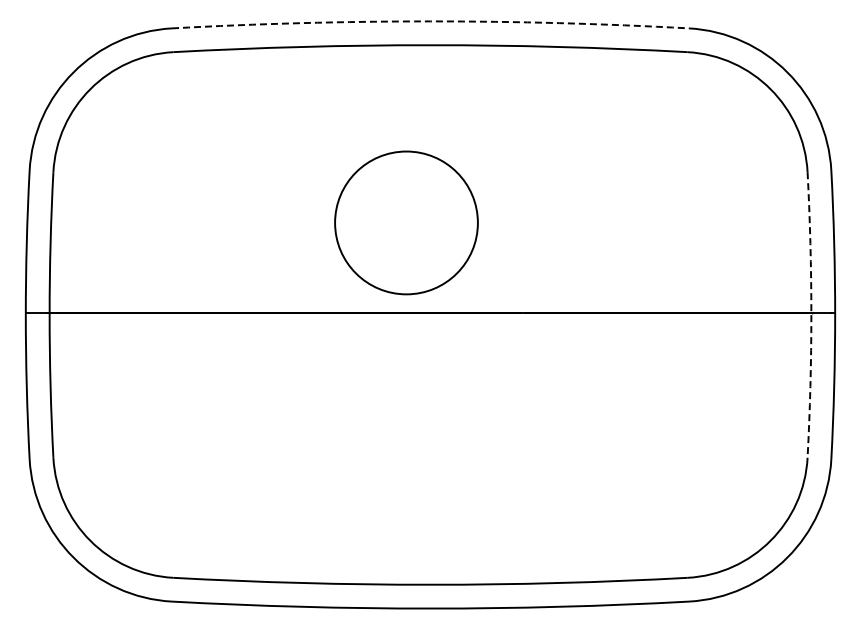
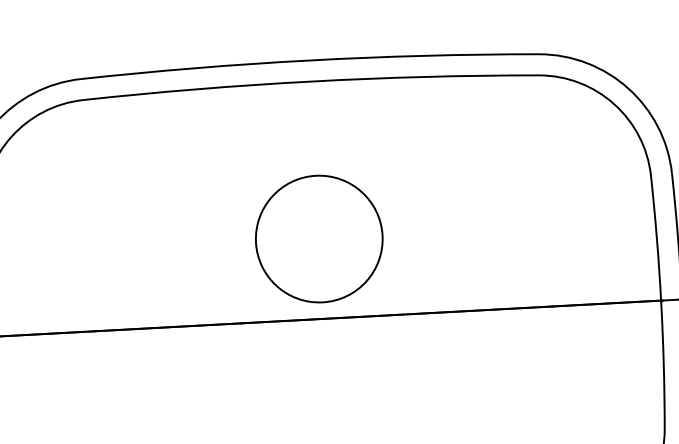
arc: (430, 21) -> (309, 60), dashed -> solid
circle: (406, 222) -> (319, 238), moved
arc: (811, 314) -> (661, 301), dashed -> solid

